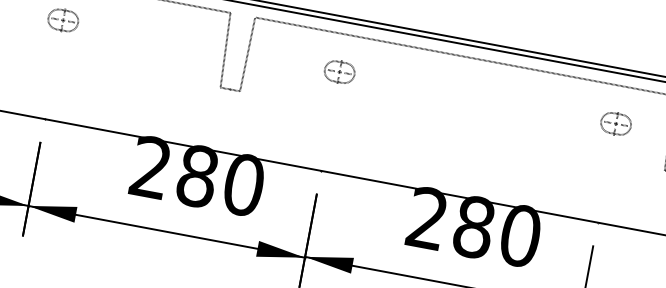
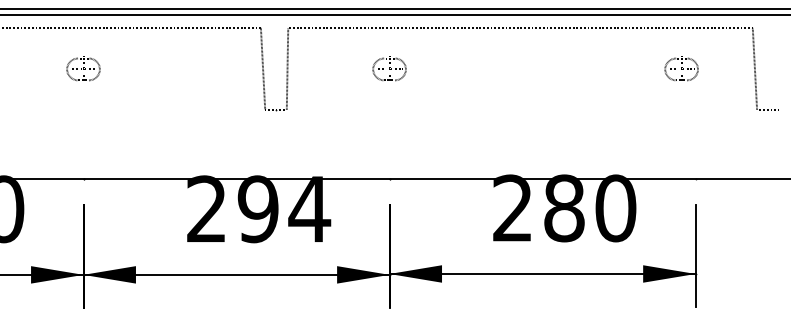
part: (616, 123) -> (681, 68), moved
text: (221, 180) -> (284, 209), 280 -> 294

